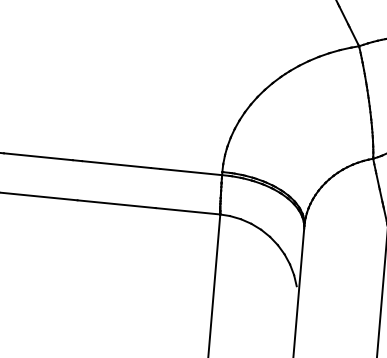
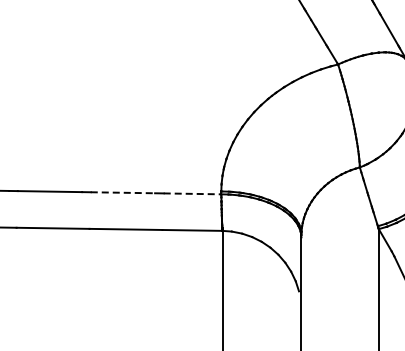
line: (117, 164) -> (123, 192), solid -> dashed
line: (191, 171) -> (192, 193), solid -> dashed

